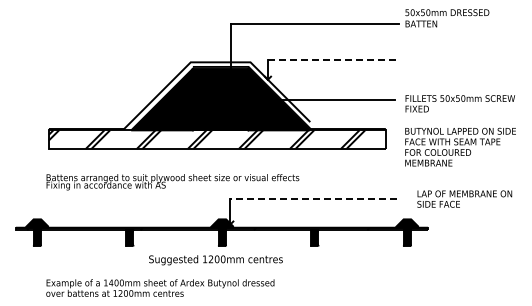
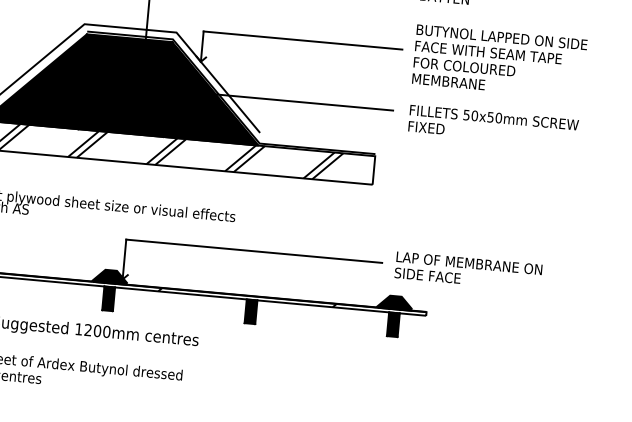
line: (332, 60) -> (302, 41), dashed -> solid
text: (460, 146) -> (499, 60), moved
line: (312, 198) -> (252, 250), dashed -> solid
text: (464, 198) -> (468, 270), moved

